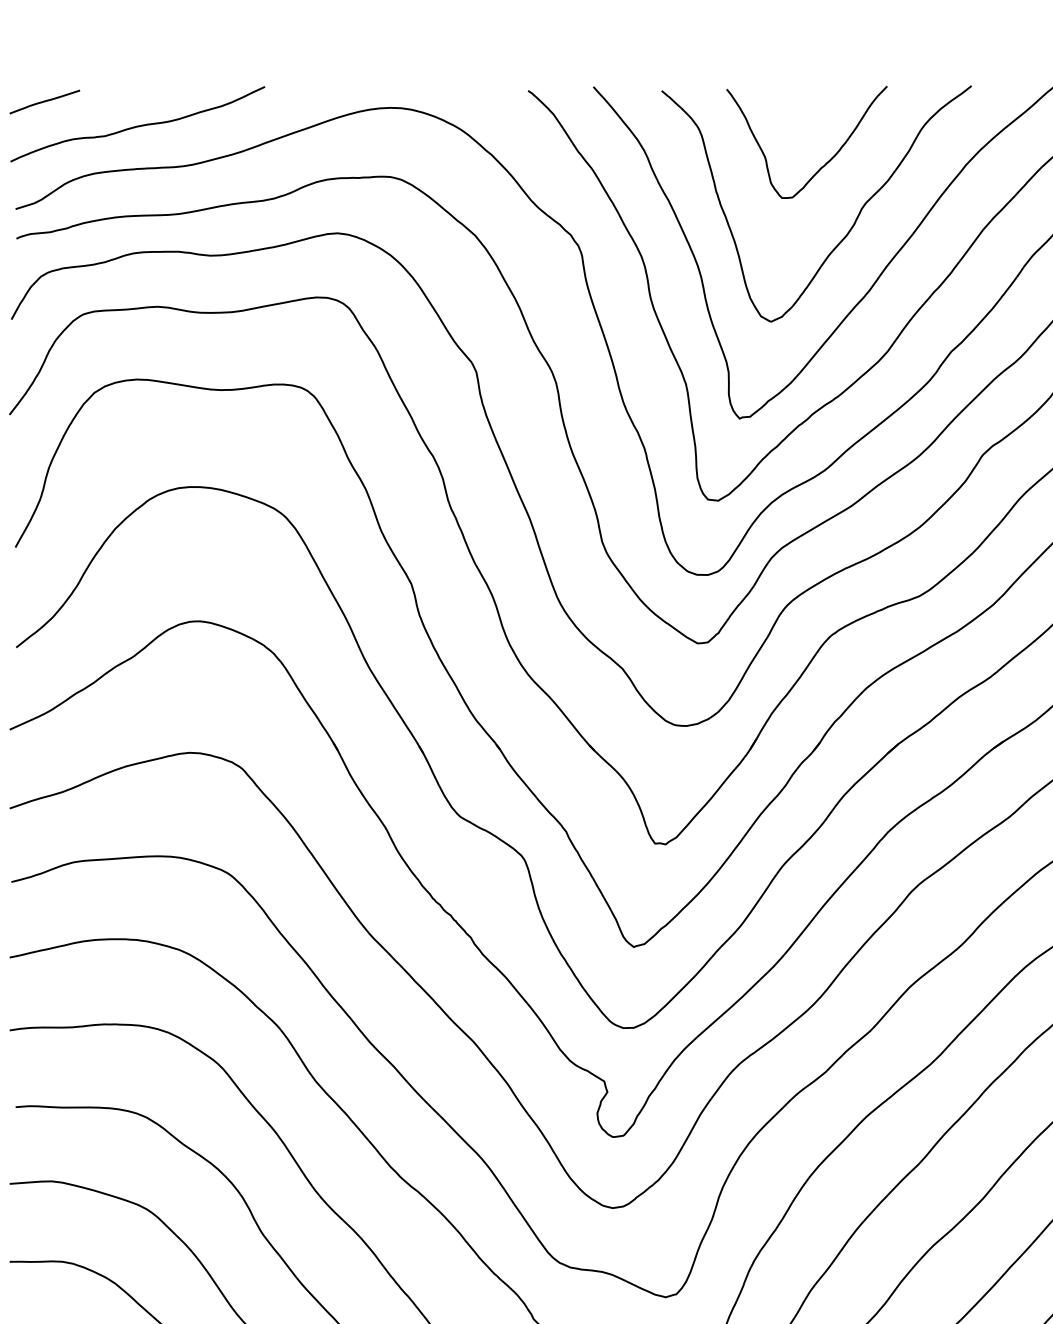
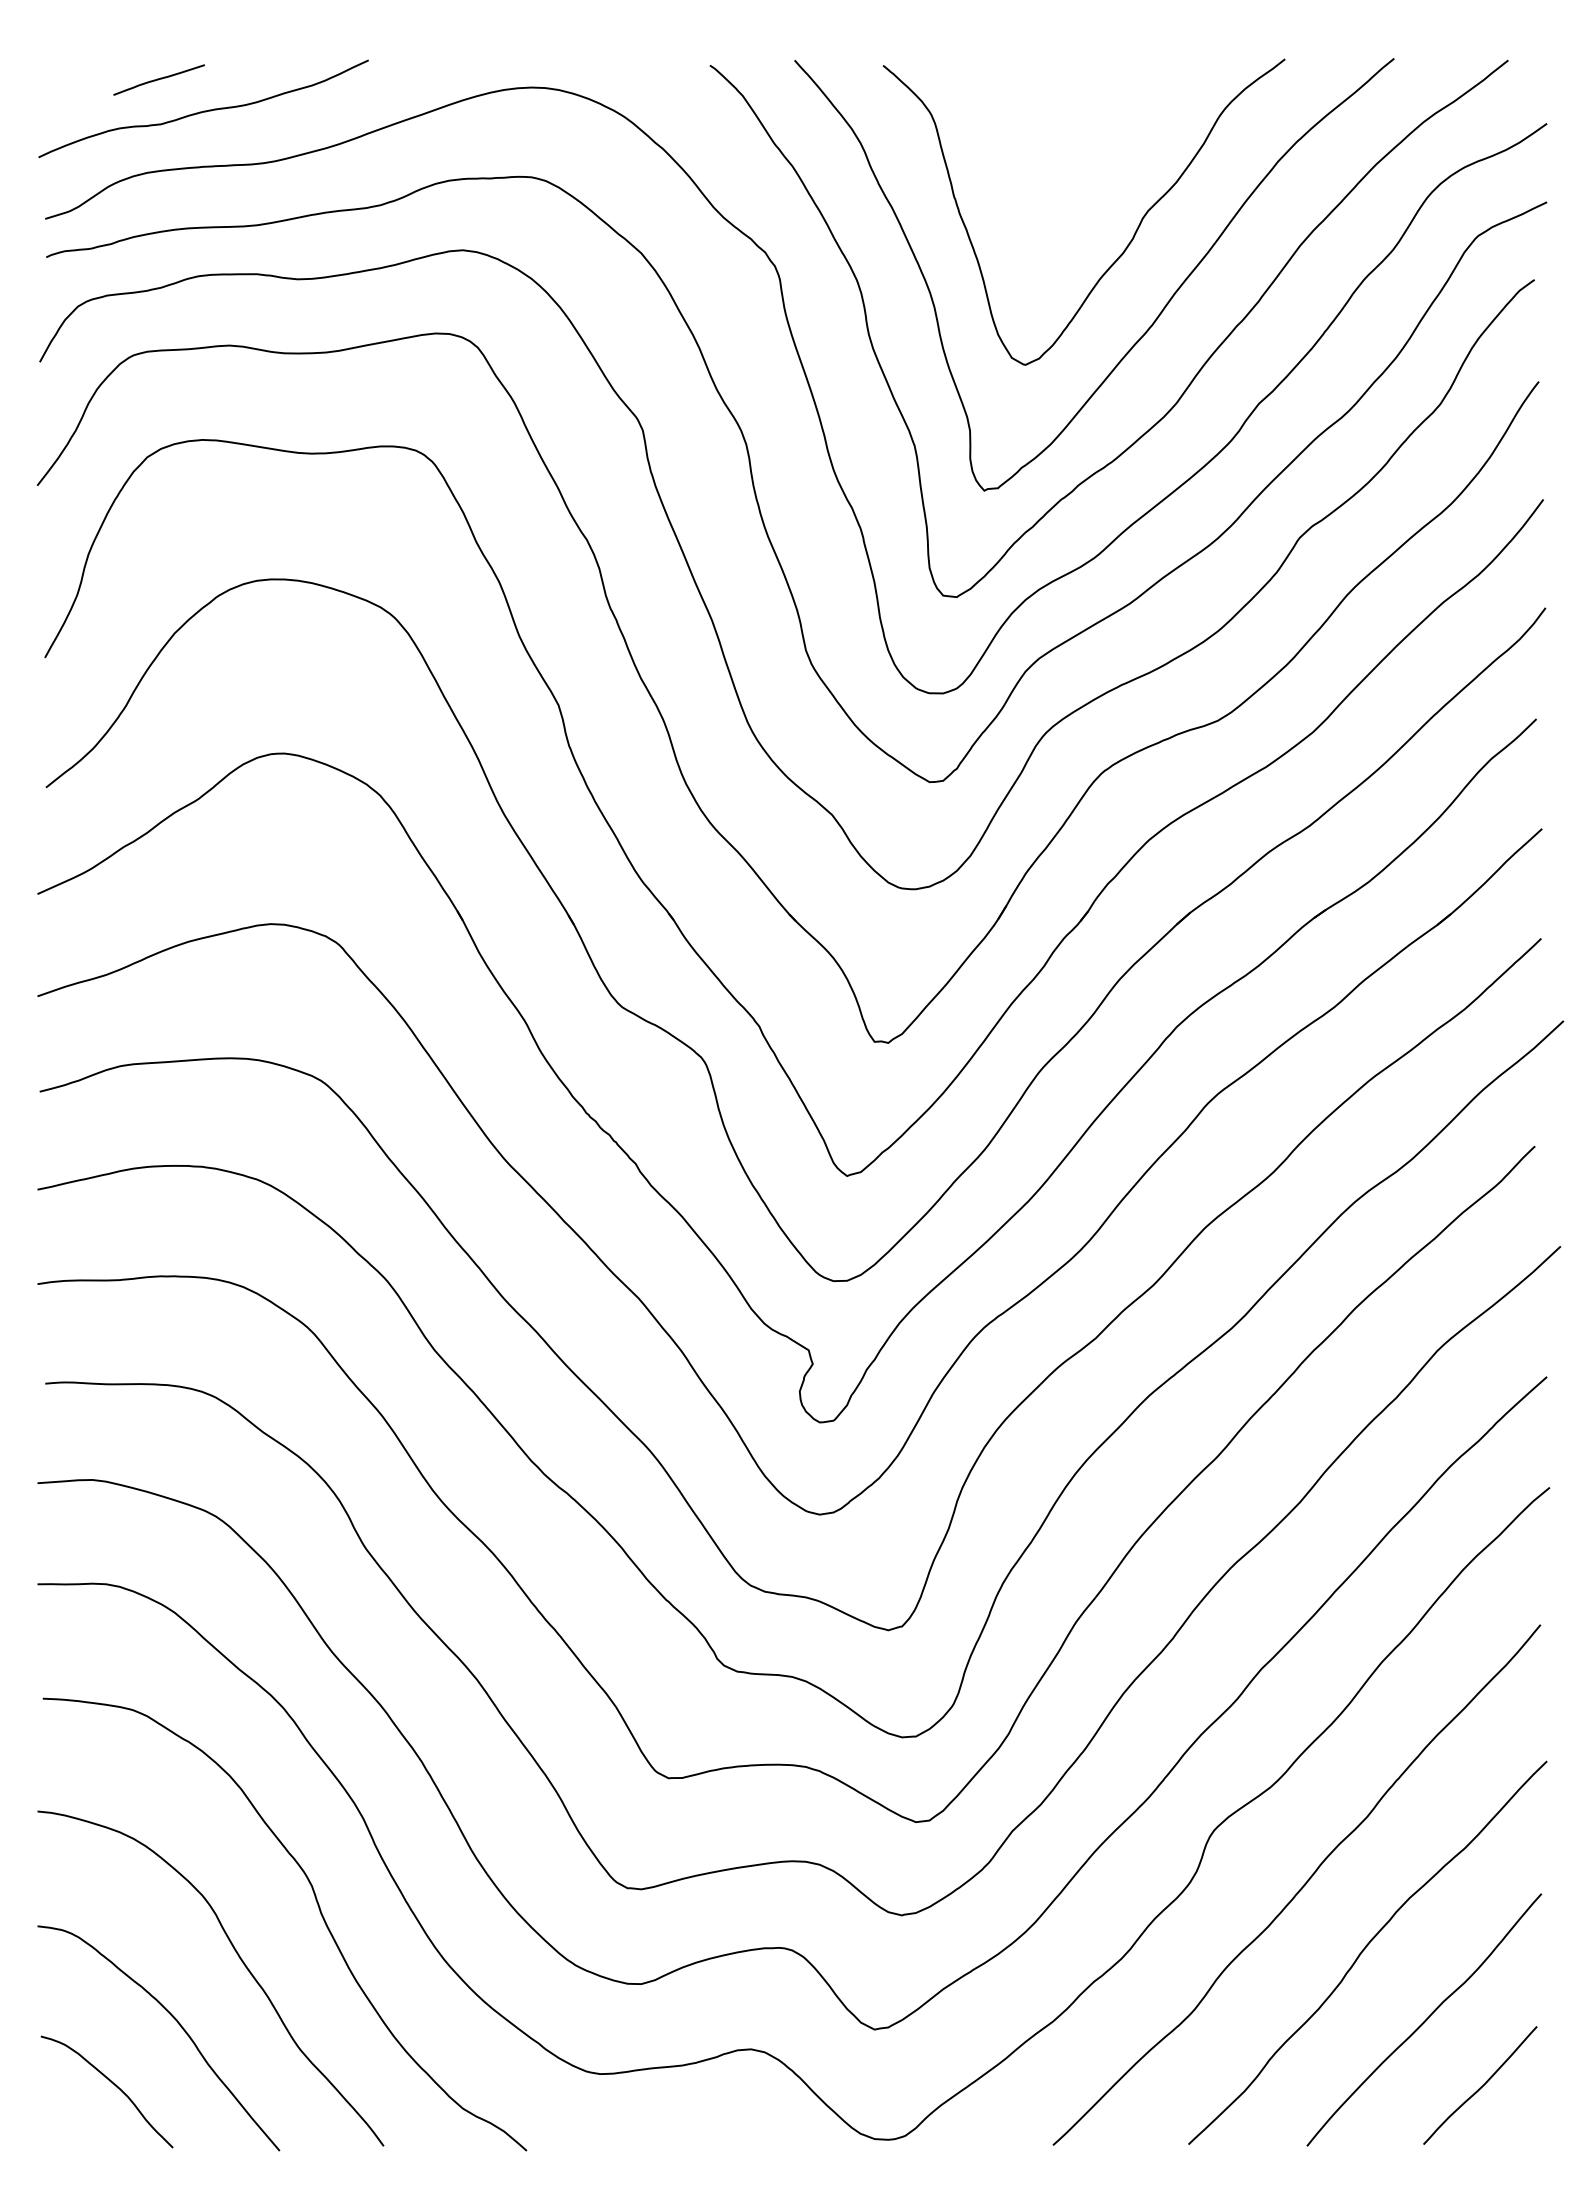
curve: (44, 101) -> (158, 79), moved
curve: (826, 162) -> (1096, 158), removed

